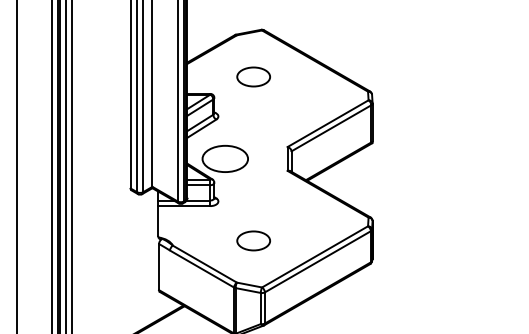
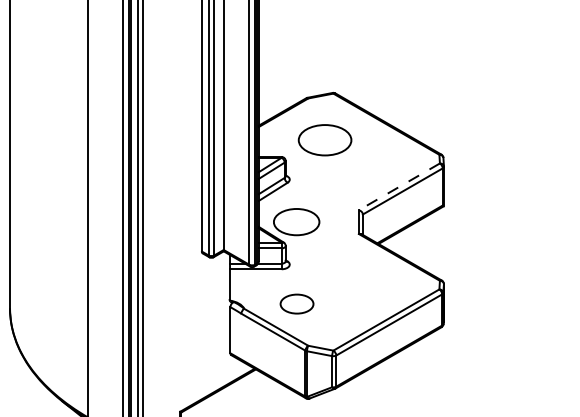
part: (253, 76) -> (324, 139), size x1.6
line: (328, 123) -> (399, 186), solid -> dashed
part: (253, 240) -> (296, 303), moved

